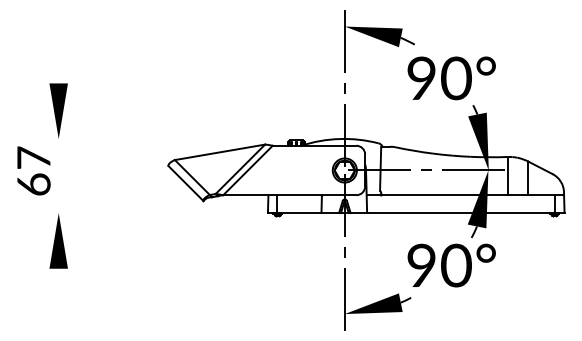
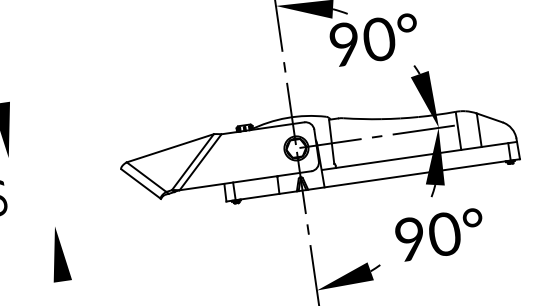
text: (451, 78) -> (374, 40), moved
part: (58, 240) -> (58, 253), moved
text: (451, 265) -> (439, 234), moved

